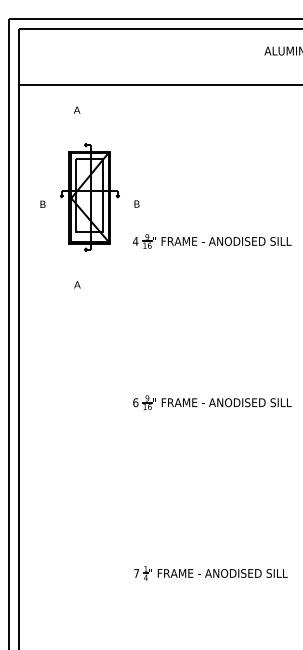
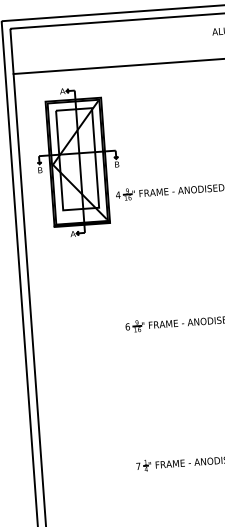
part: (89, 197) -> (77, 161), size x1.67

